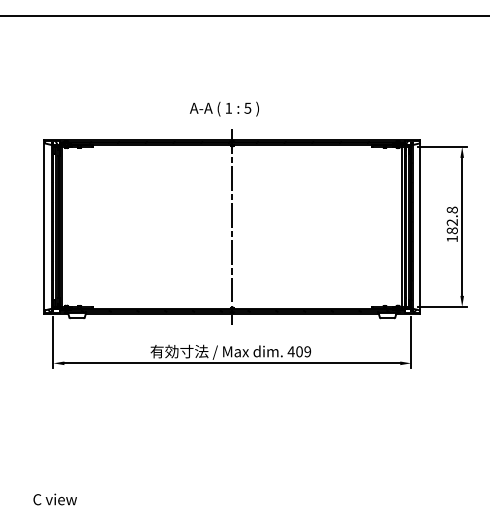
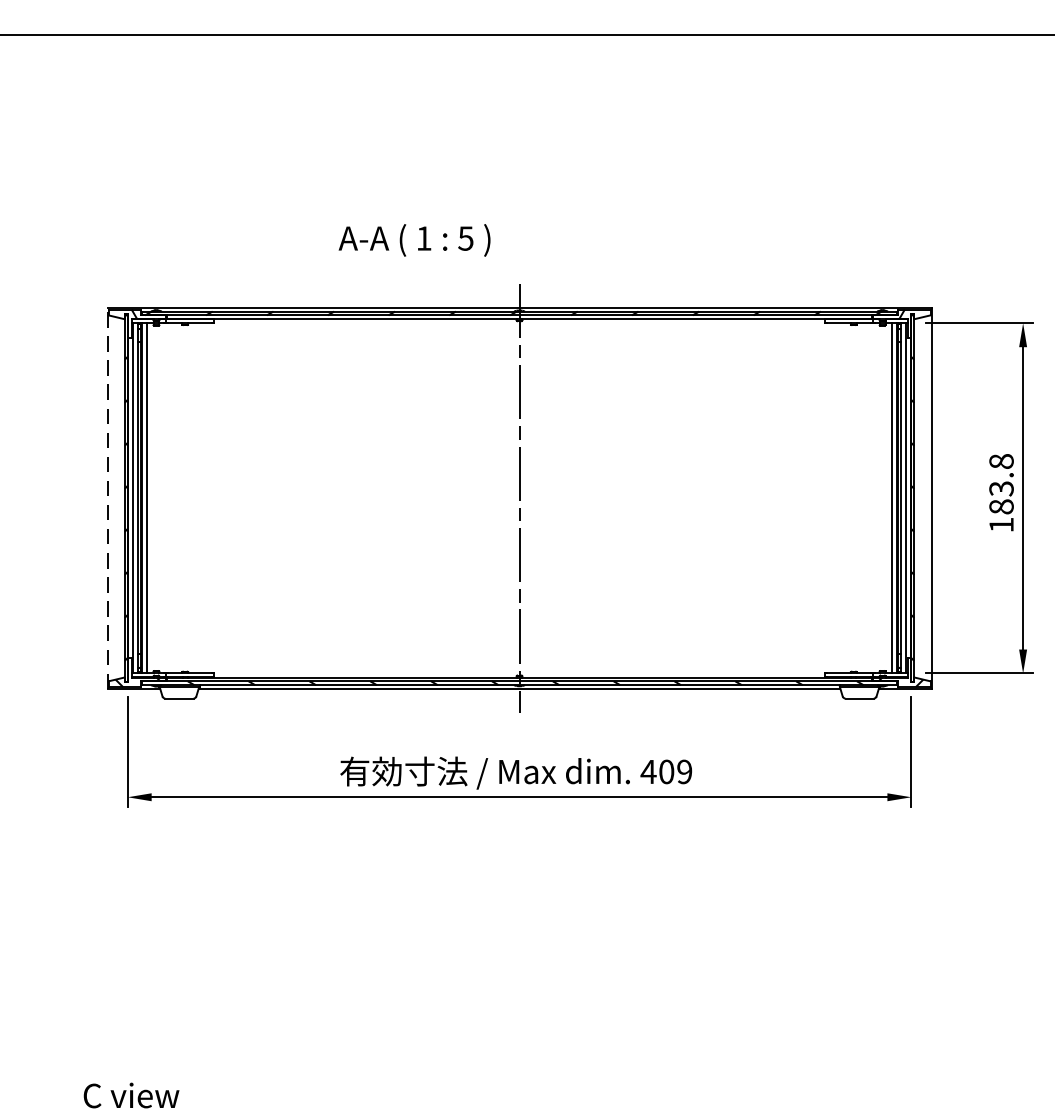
text: (224, 108) -> (414, 238), moved
text: (452, 222) -> (1001, 488), 182.8 -> 183.8
line: (44, 226) -> (108, 497), solid -> dashed

